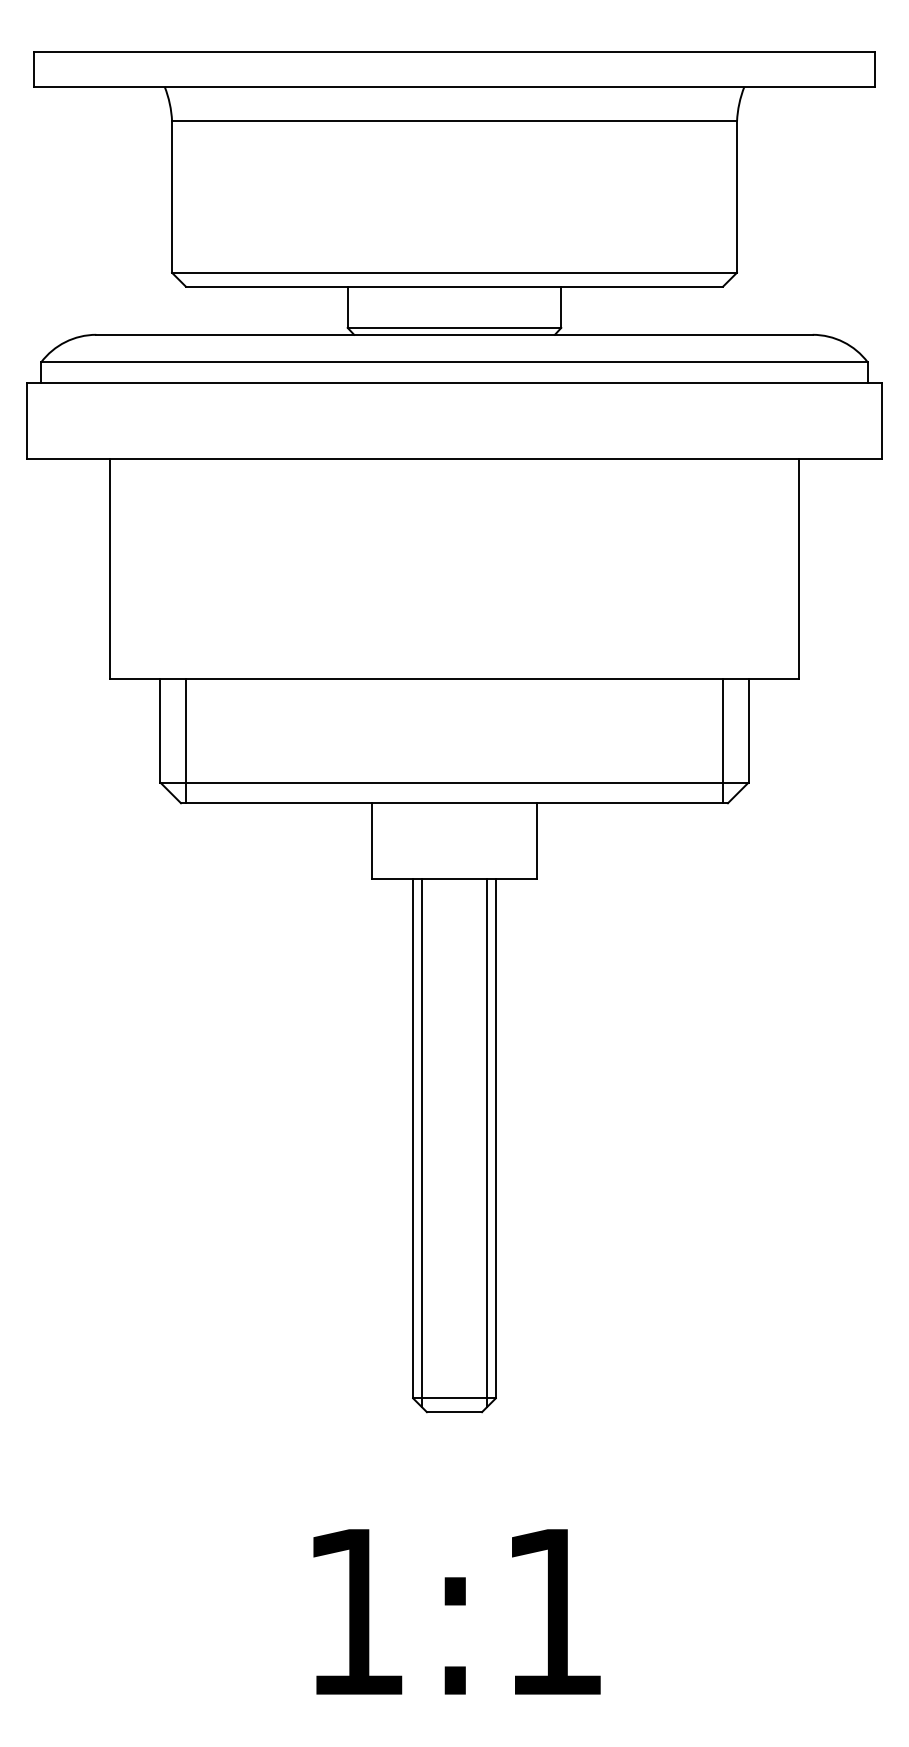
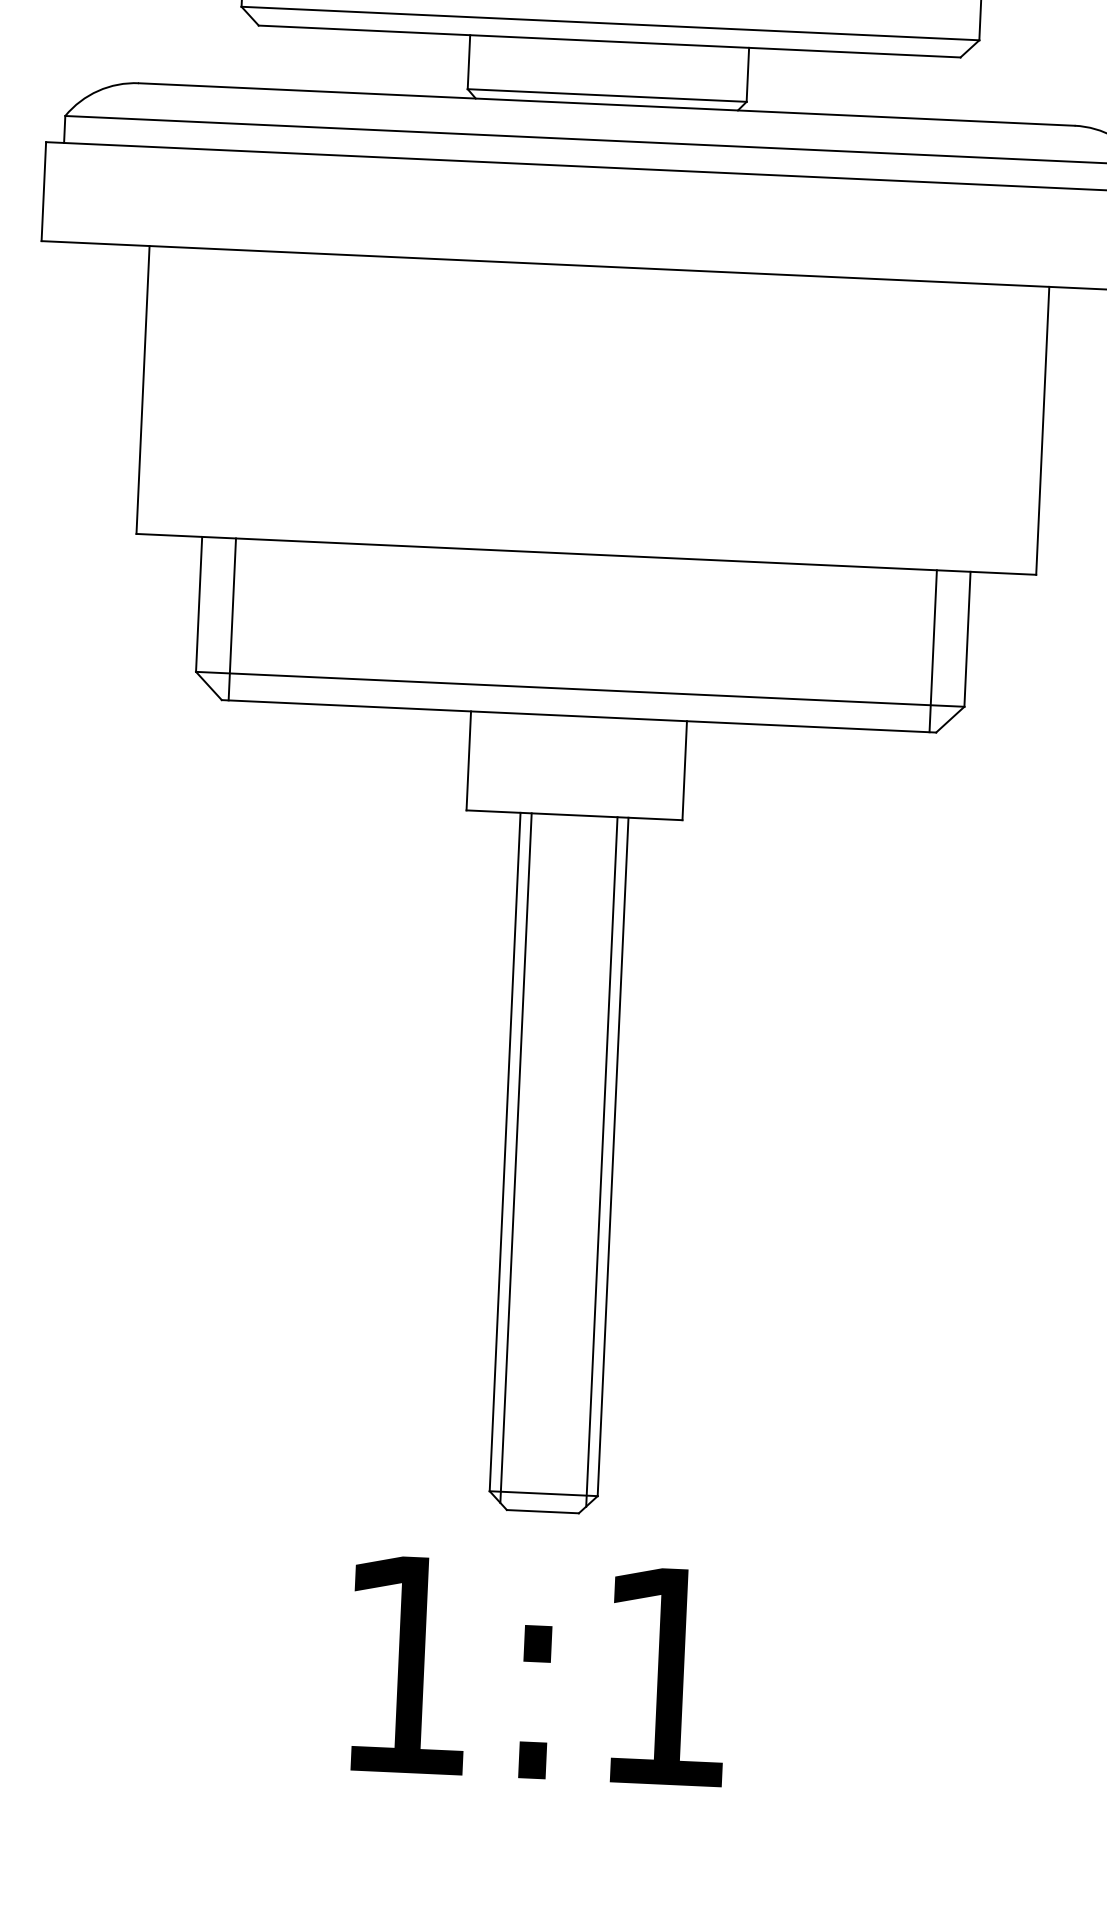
text: (456, 1611) -> (538, 1670), moved

